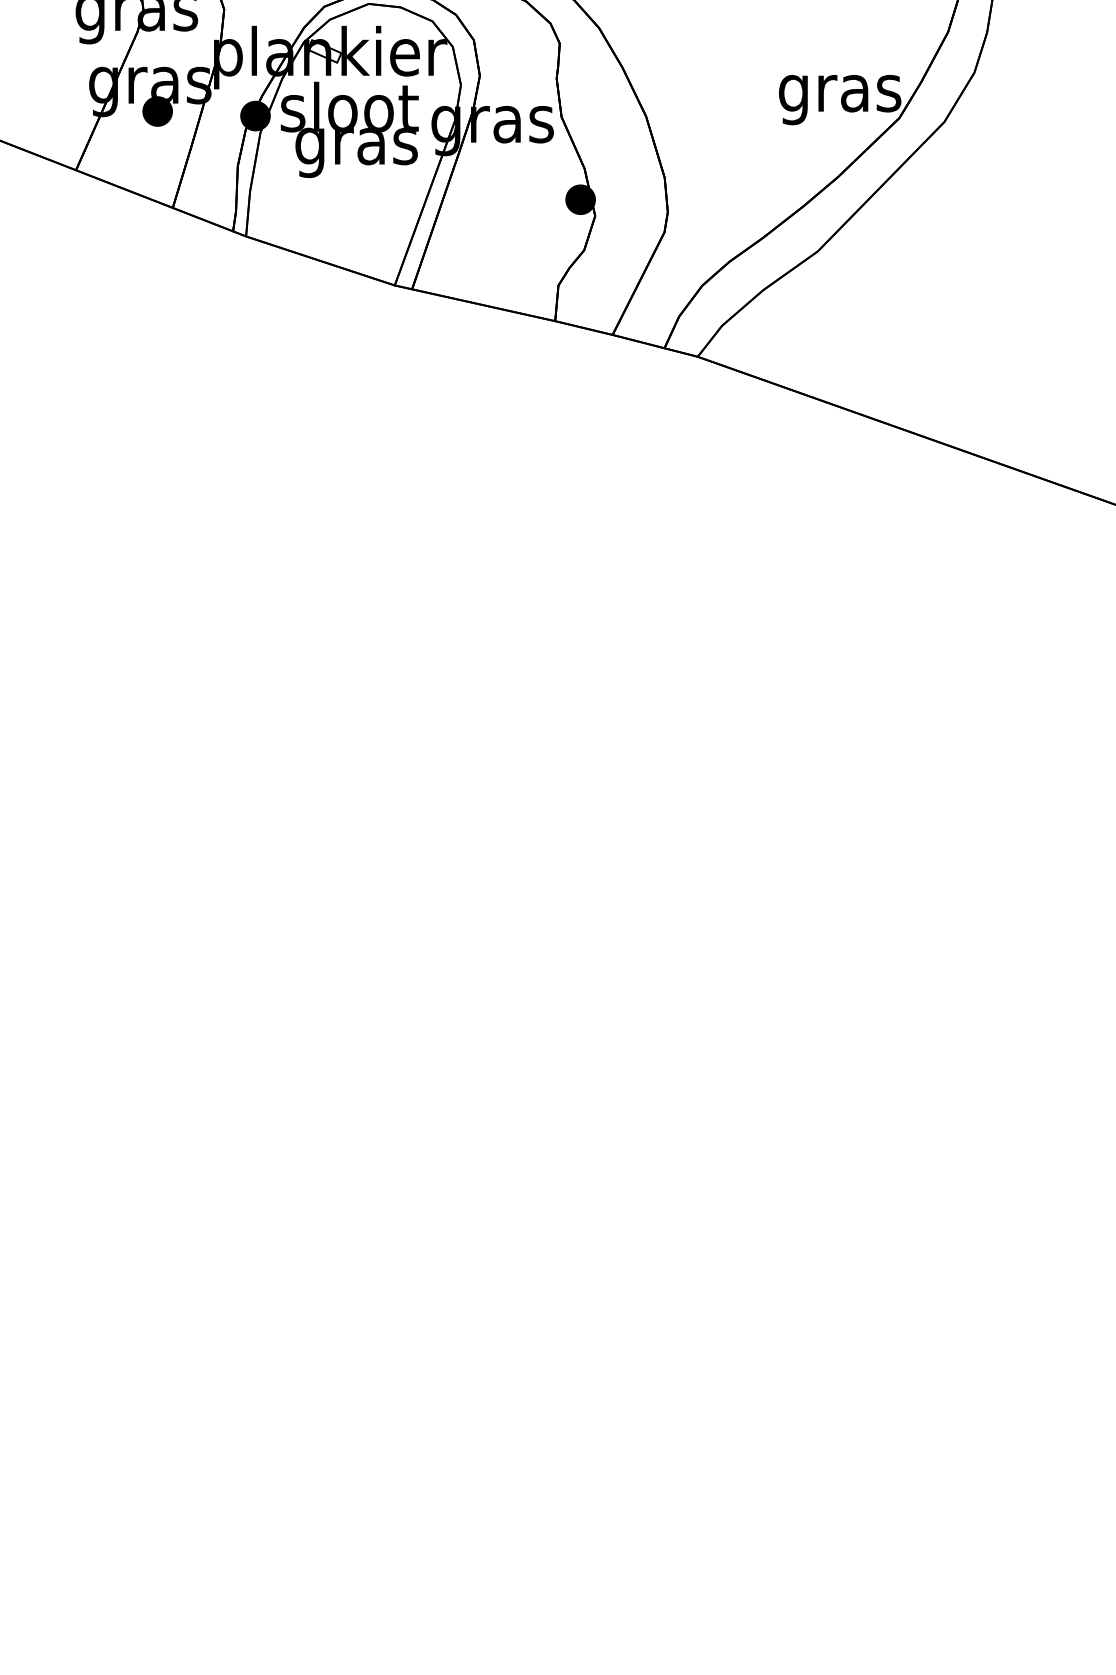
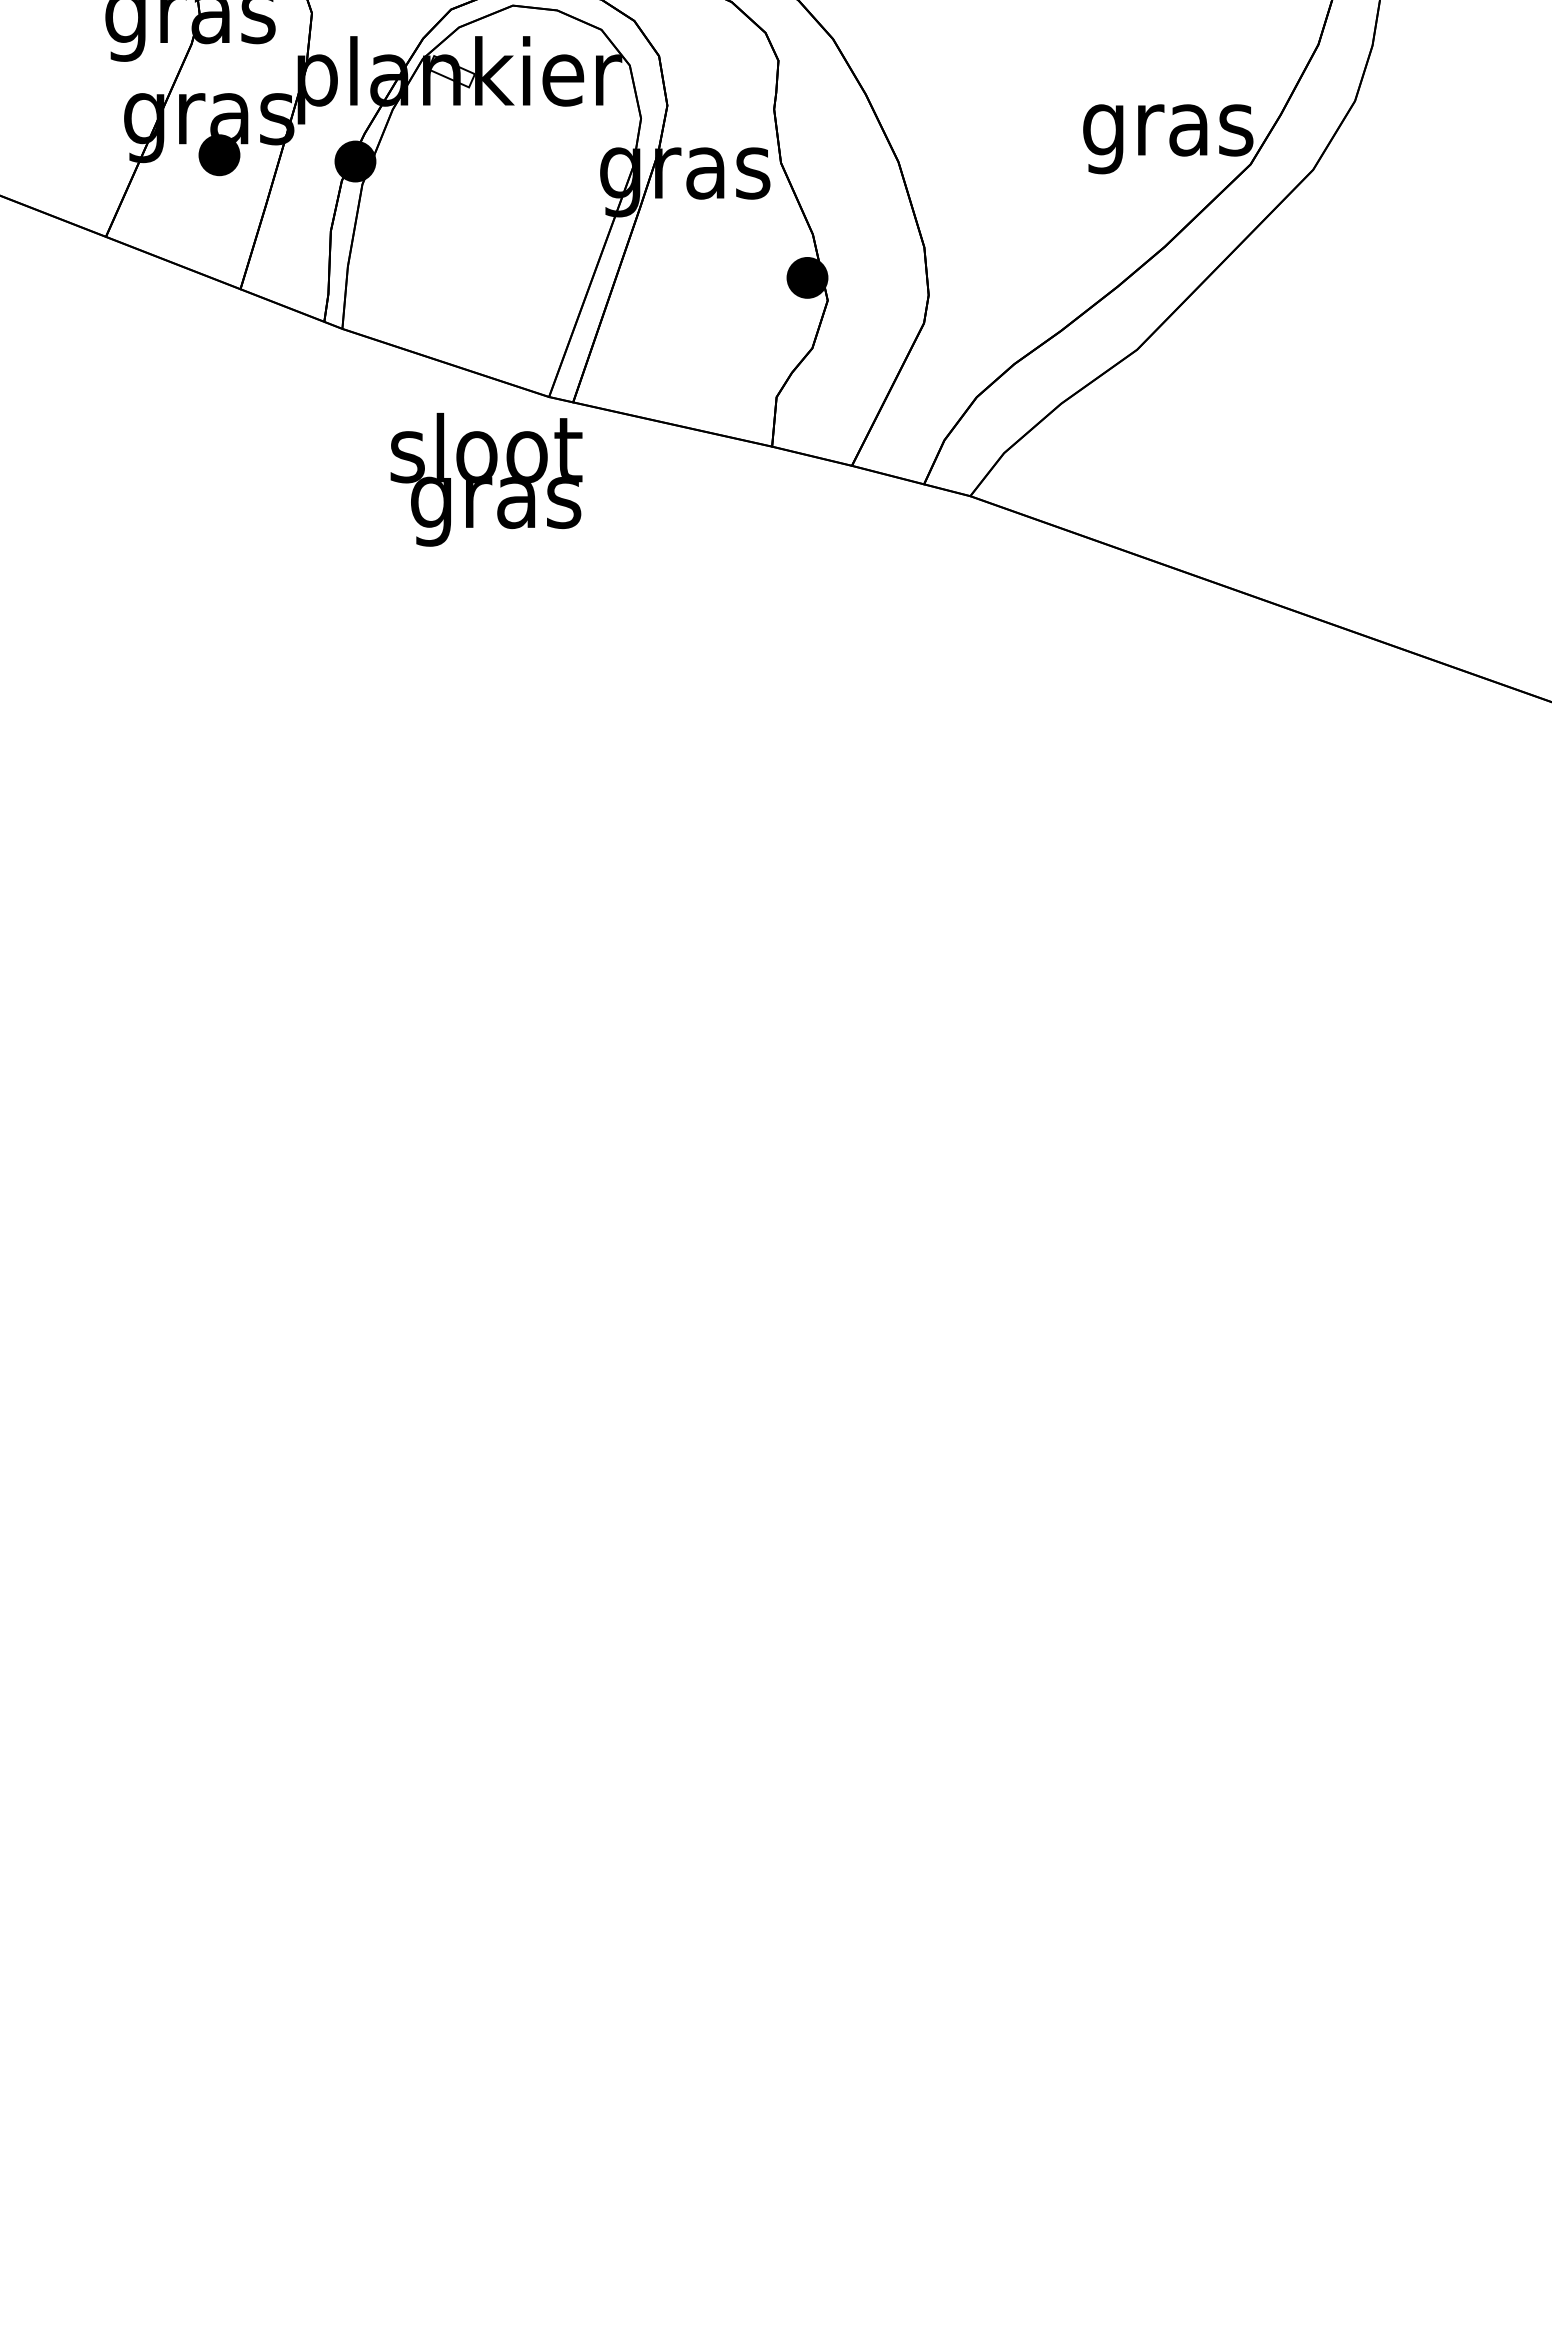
text: (349, 129) -> (486, 479), moved

